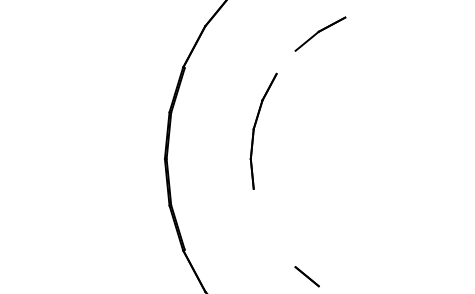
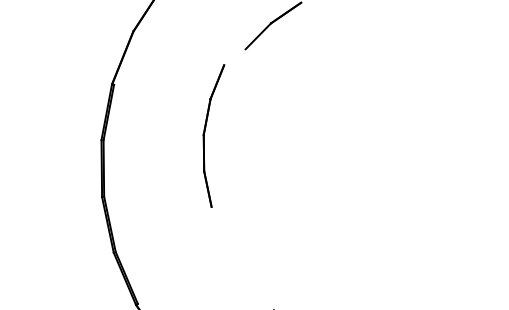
part: (255, 127) -> (205, 132), moved

